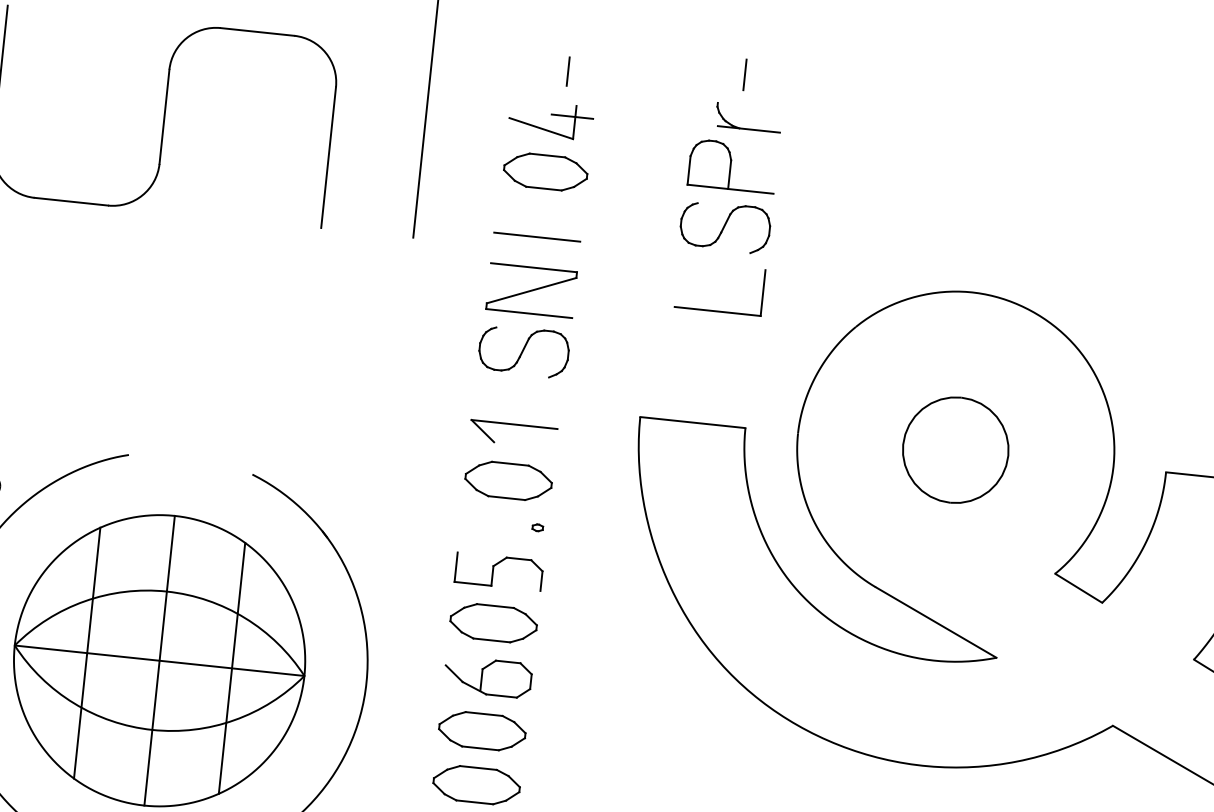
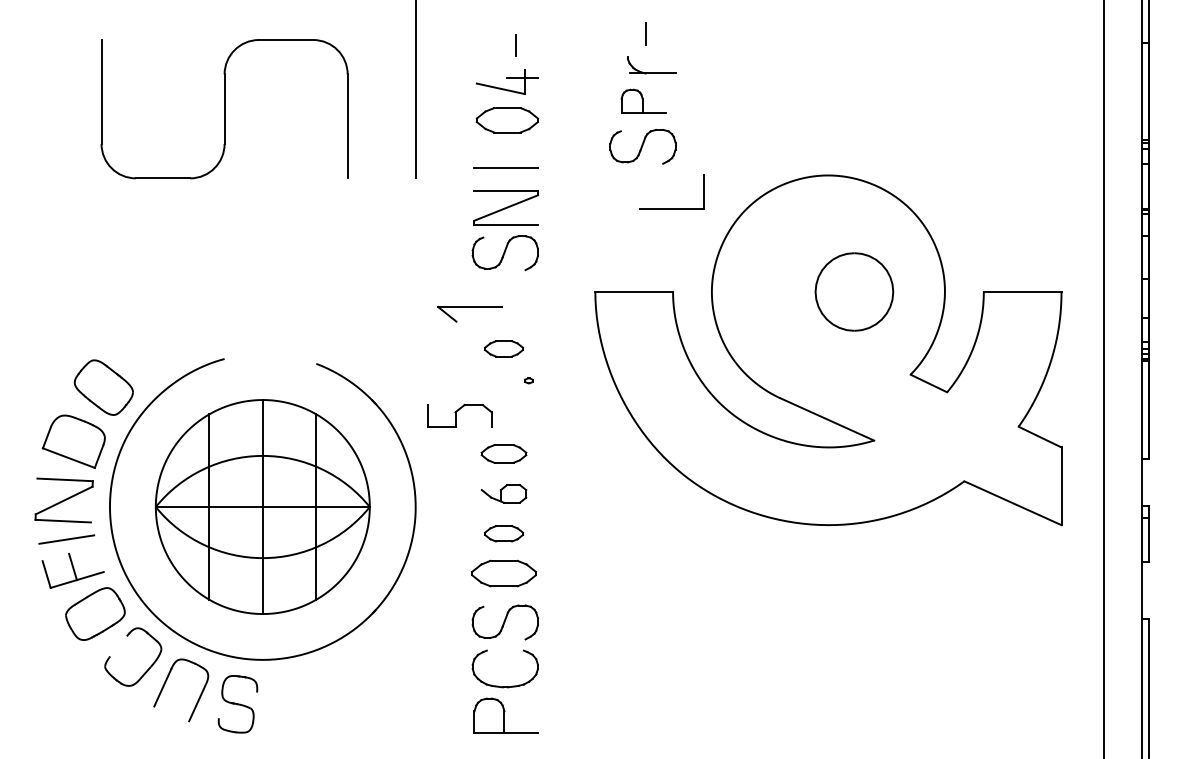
part: (732, 166) -> (643, 101), size x0.7
part: (717, 310) -> (671, 208), moved
part: (513, 424) -> (469, 307), moved
part: (955, 449) -> (854, 291), moved
part: (507, 480) -> (503, 348), size x0.6
part: (498, 571) -> (459, 415), moved
part: (492, 622) -> (503, 453), size x0.7
part: (487, 676) -> (503, 493), size x0.7
part: (481, 730) -> (503, 533), size x0.6

